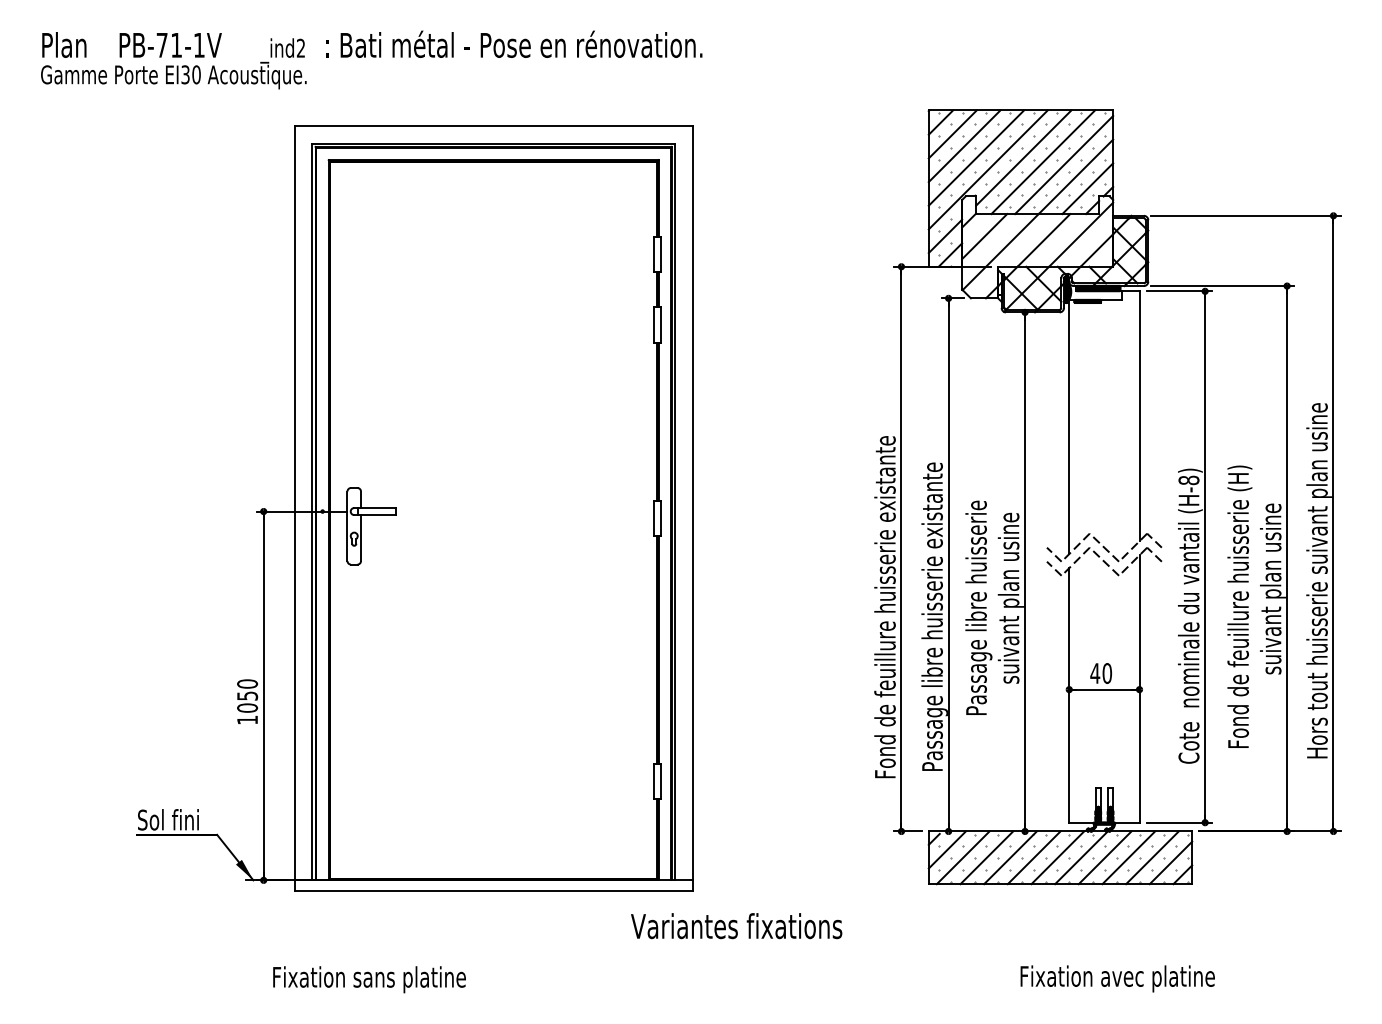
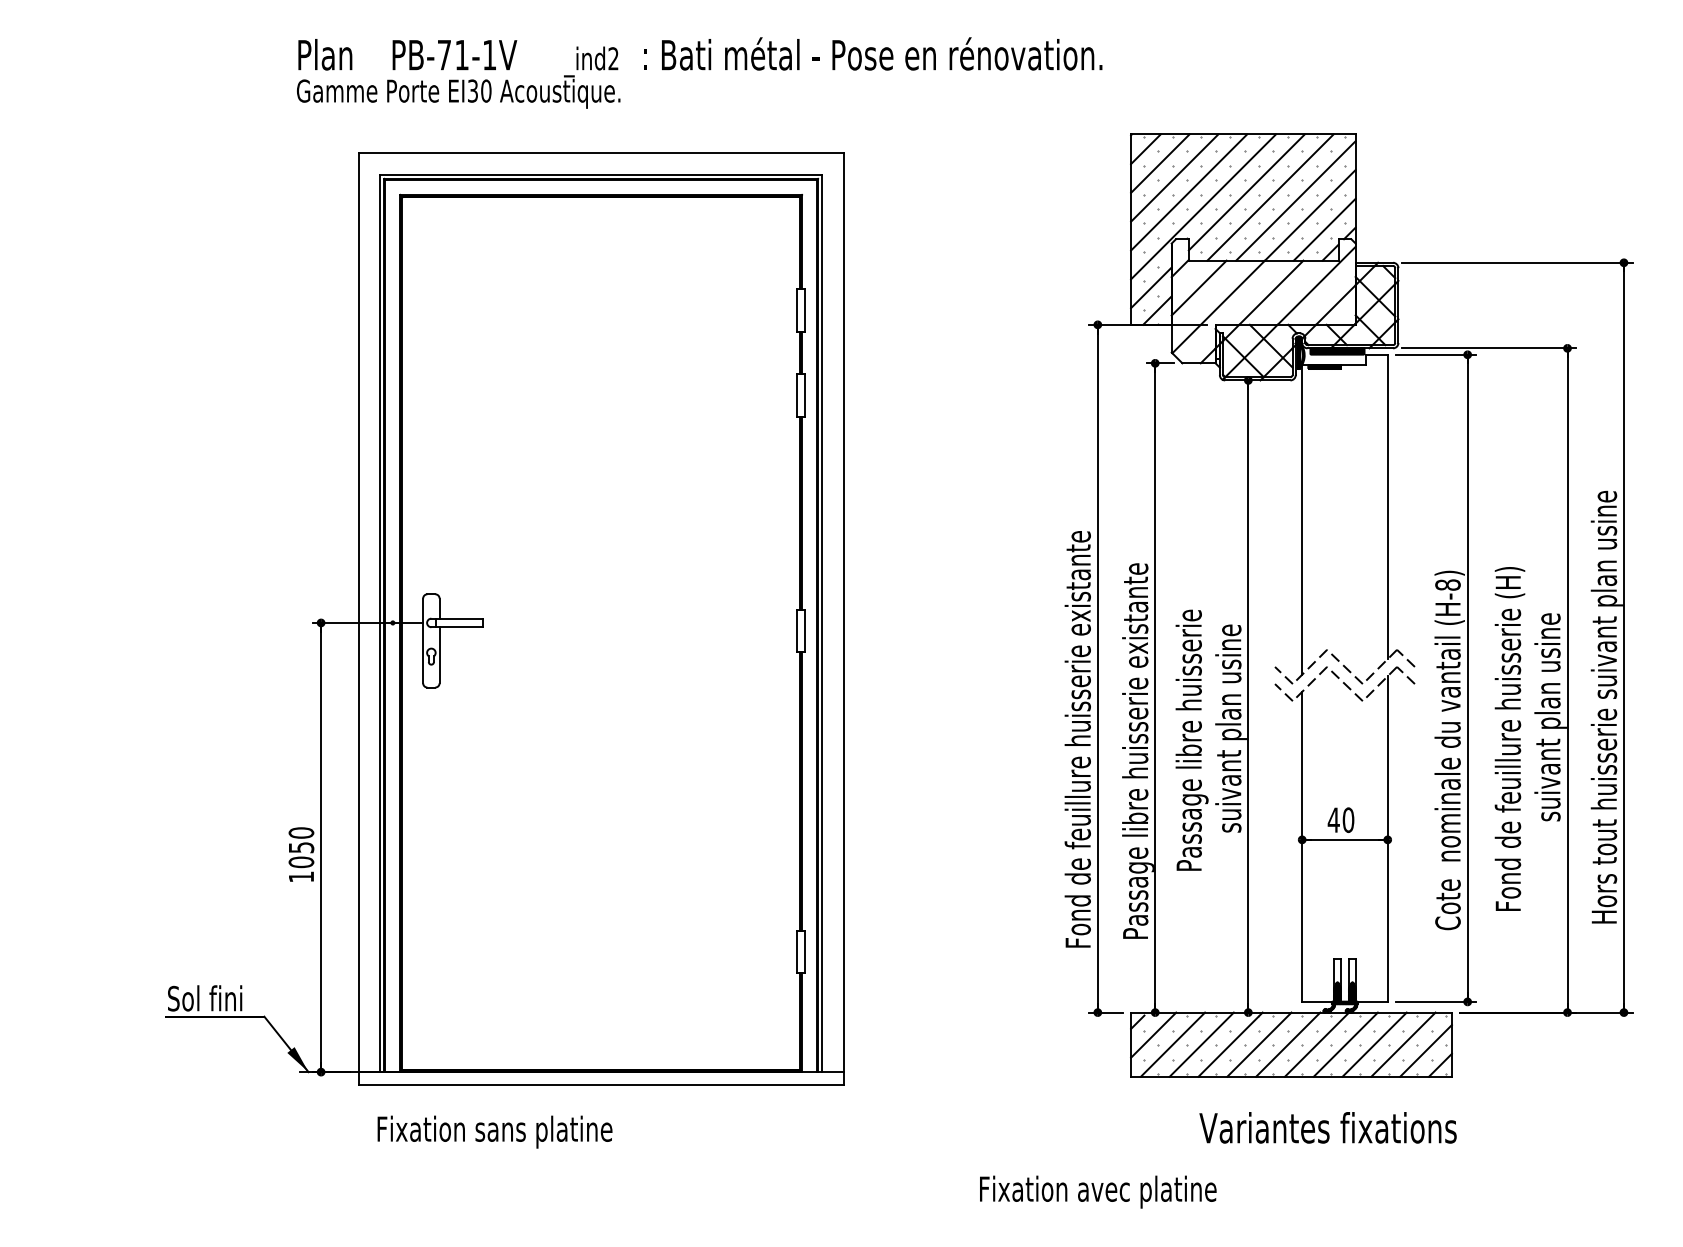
text: (371, 59) -> (699, 72), moved
text: (736, 925) -> (1327, 1127), moved
text: (1117, 978) -> (1098, 1191), moved
text: (369, 979) -> (494, 1131), moved

